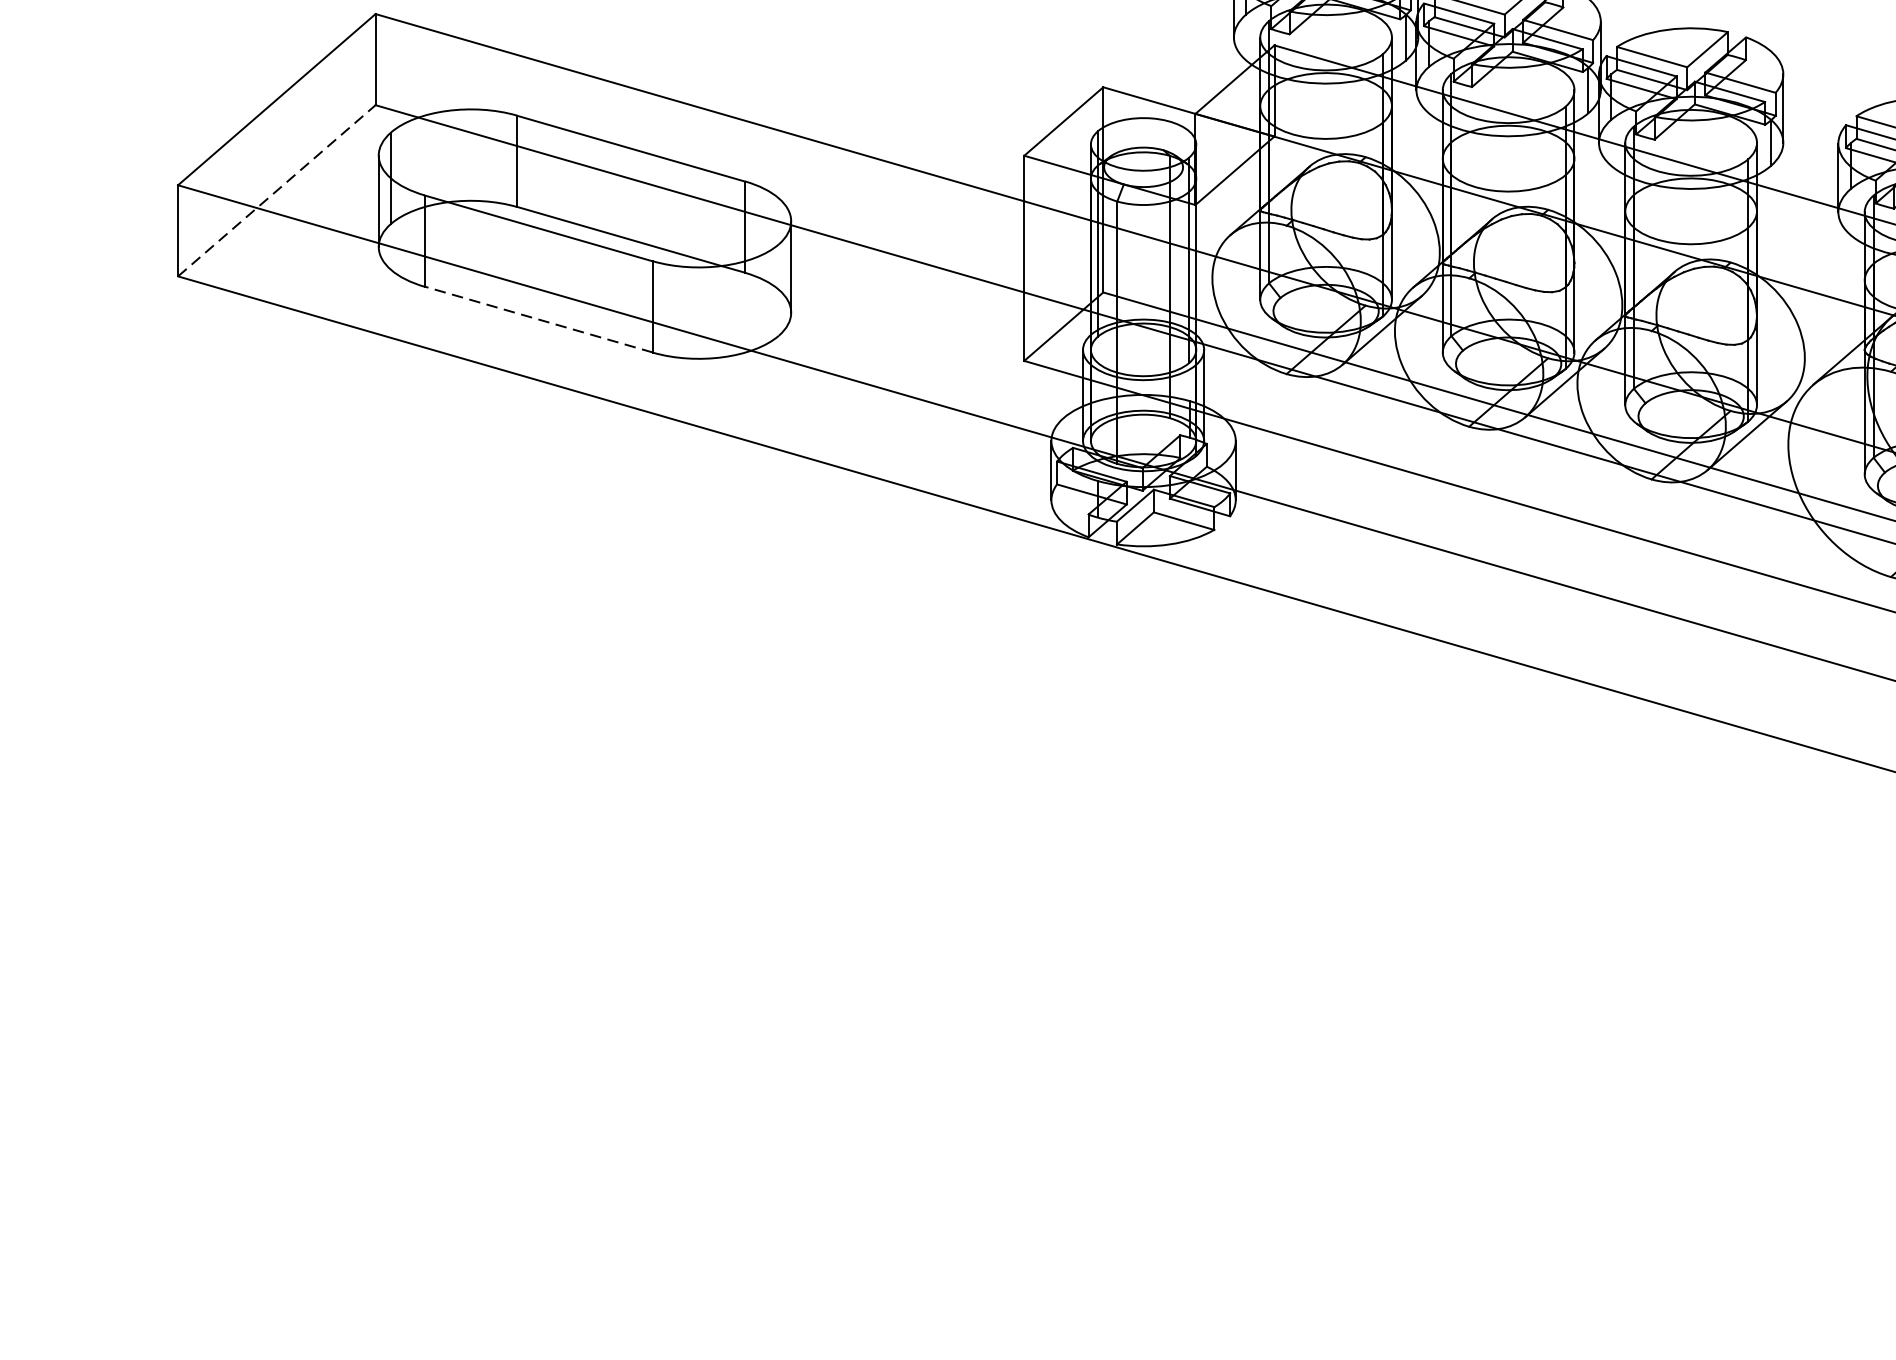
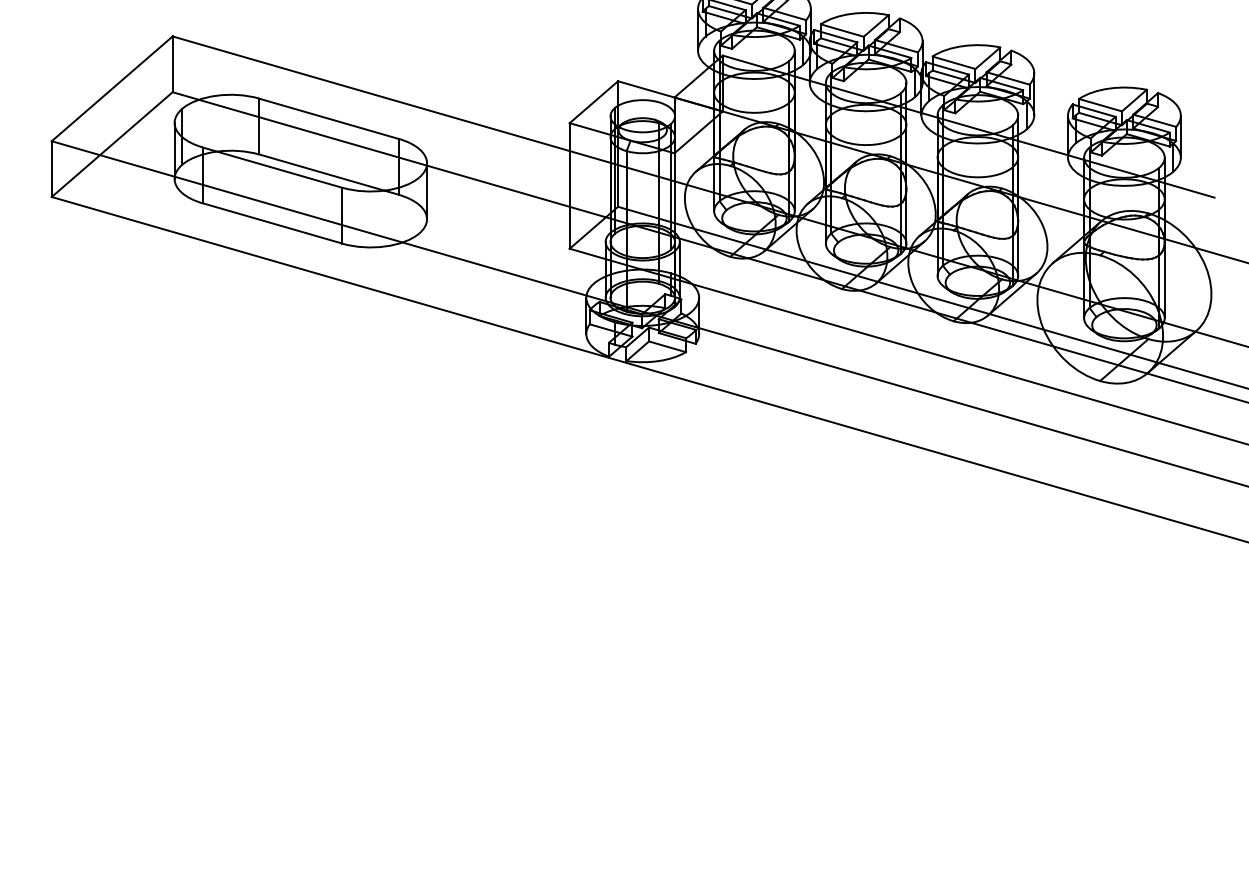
line: (277, 190) -> (112, 144), dashed -> solid
line: (538, 319) -> (272, 223), dashed -> solid

